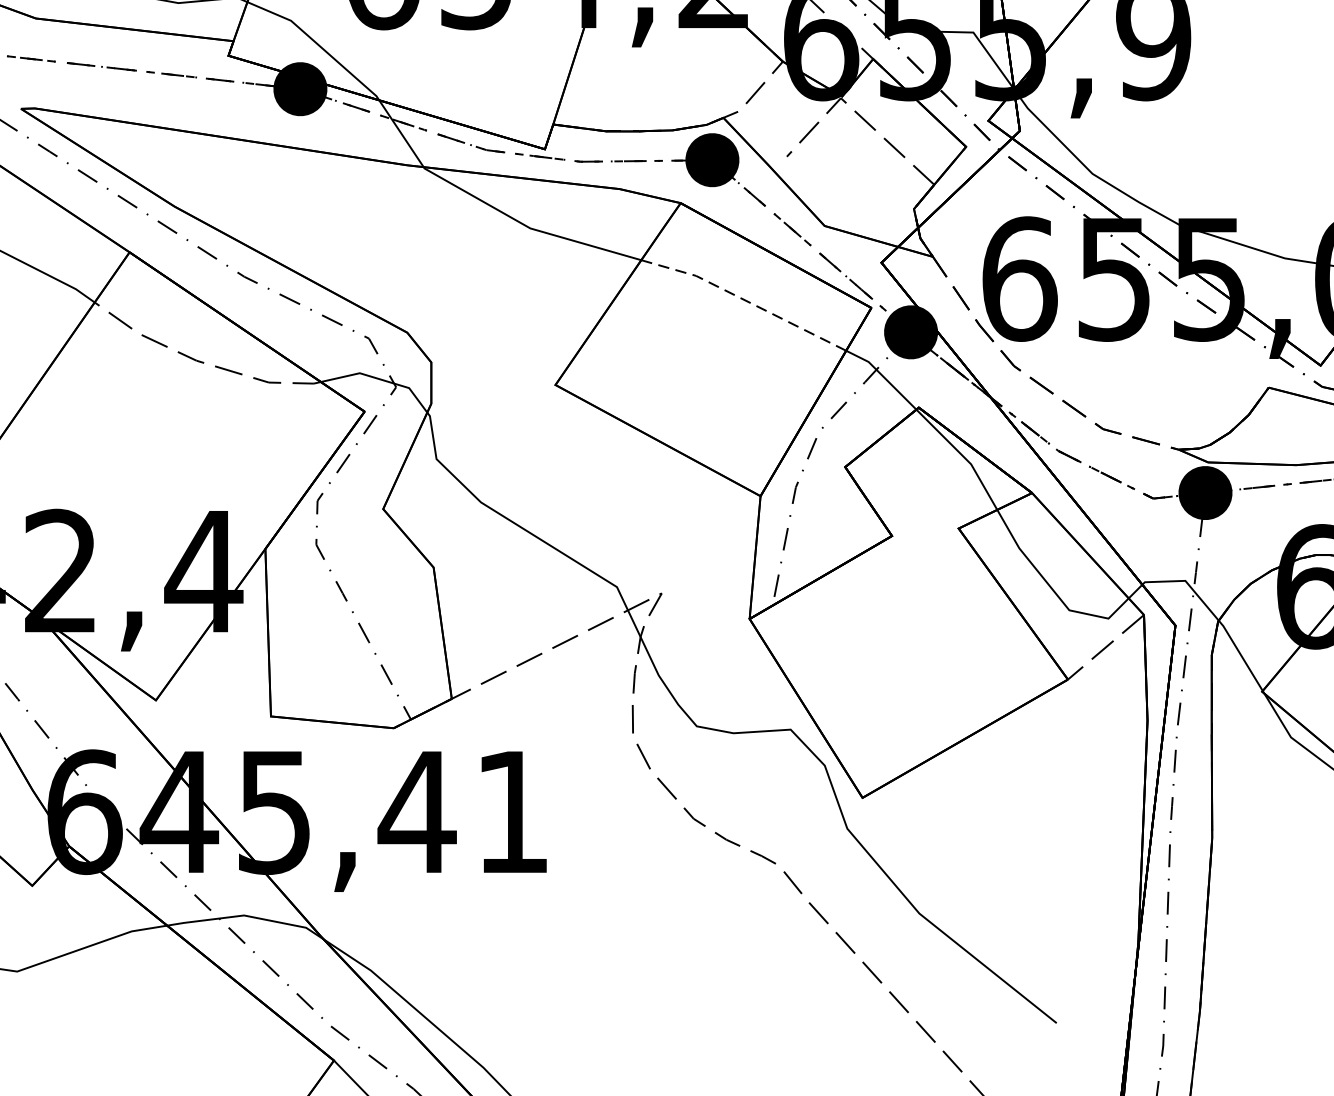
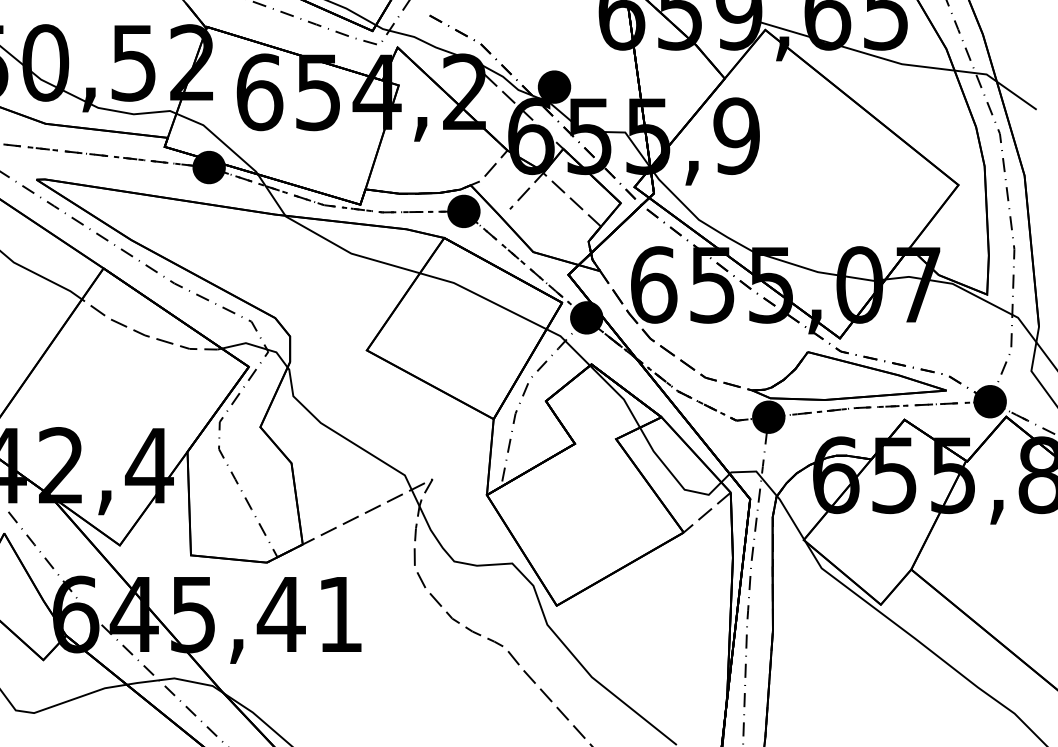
line: (744, 299) -> (483, 297), dashed -> solid

